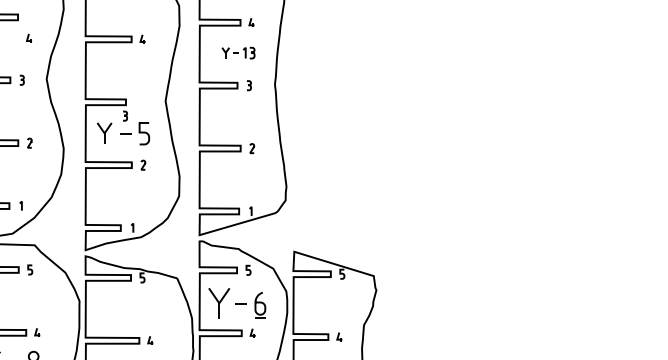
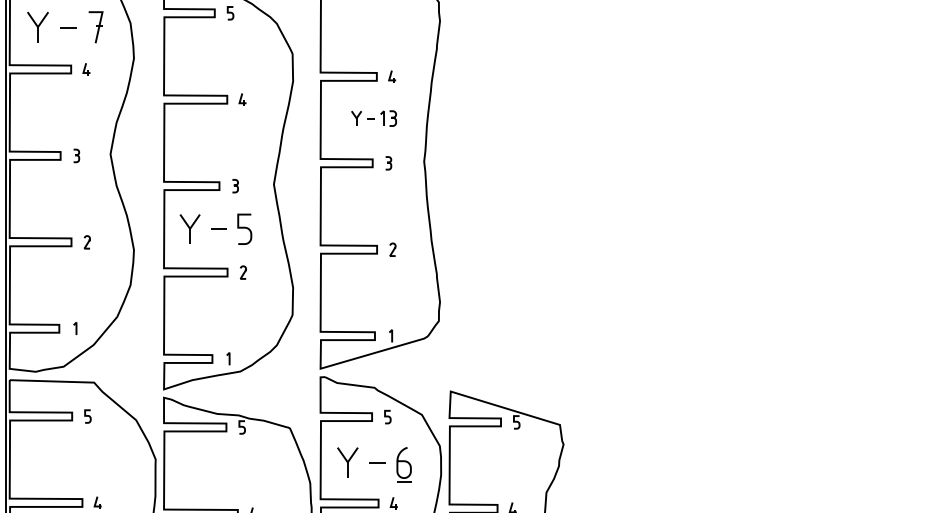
part: (29, 38) -> (86, 69), moved
curve: (125, 116) -> (235, 186), moved
part: (219, 303) -> (347, 462), size x0.71

